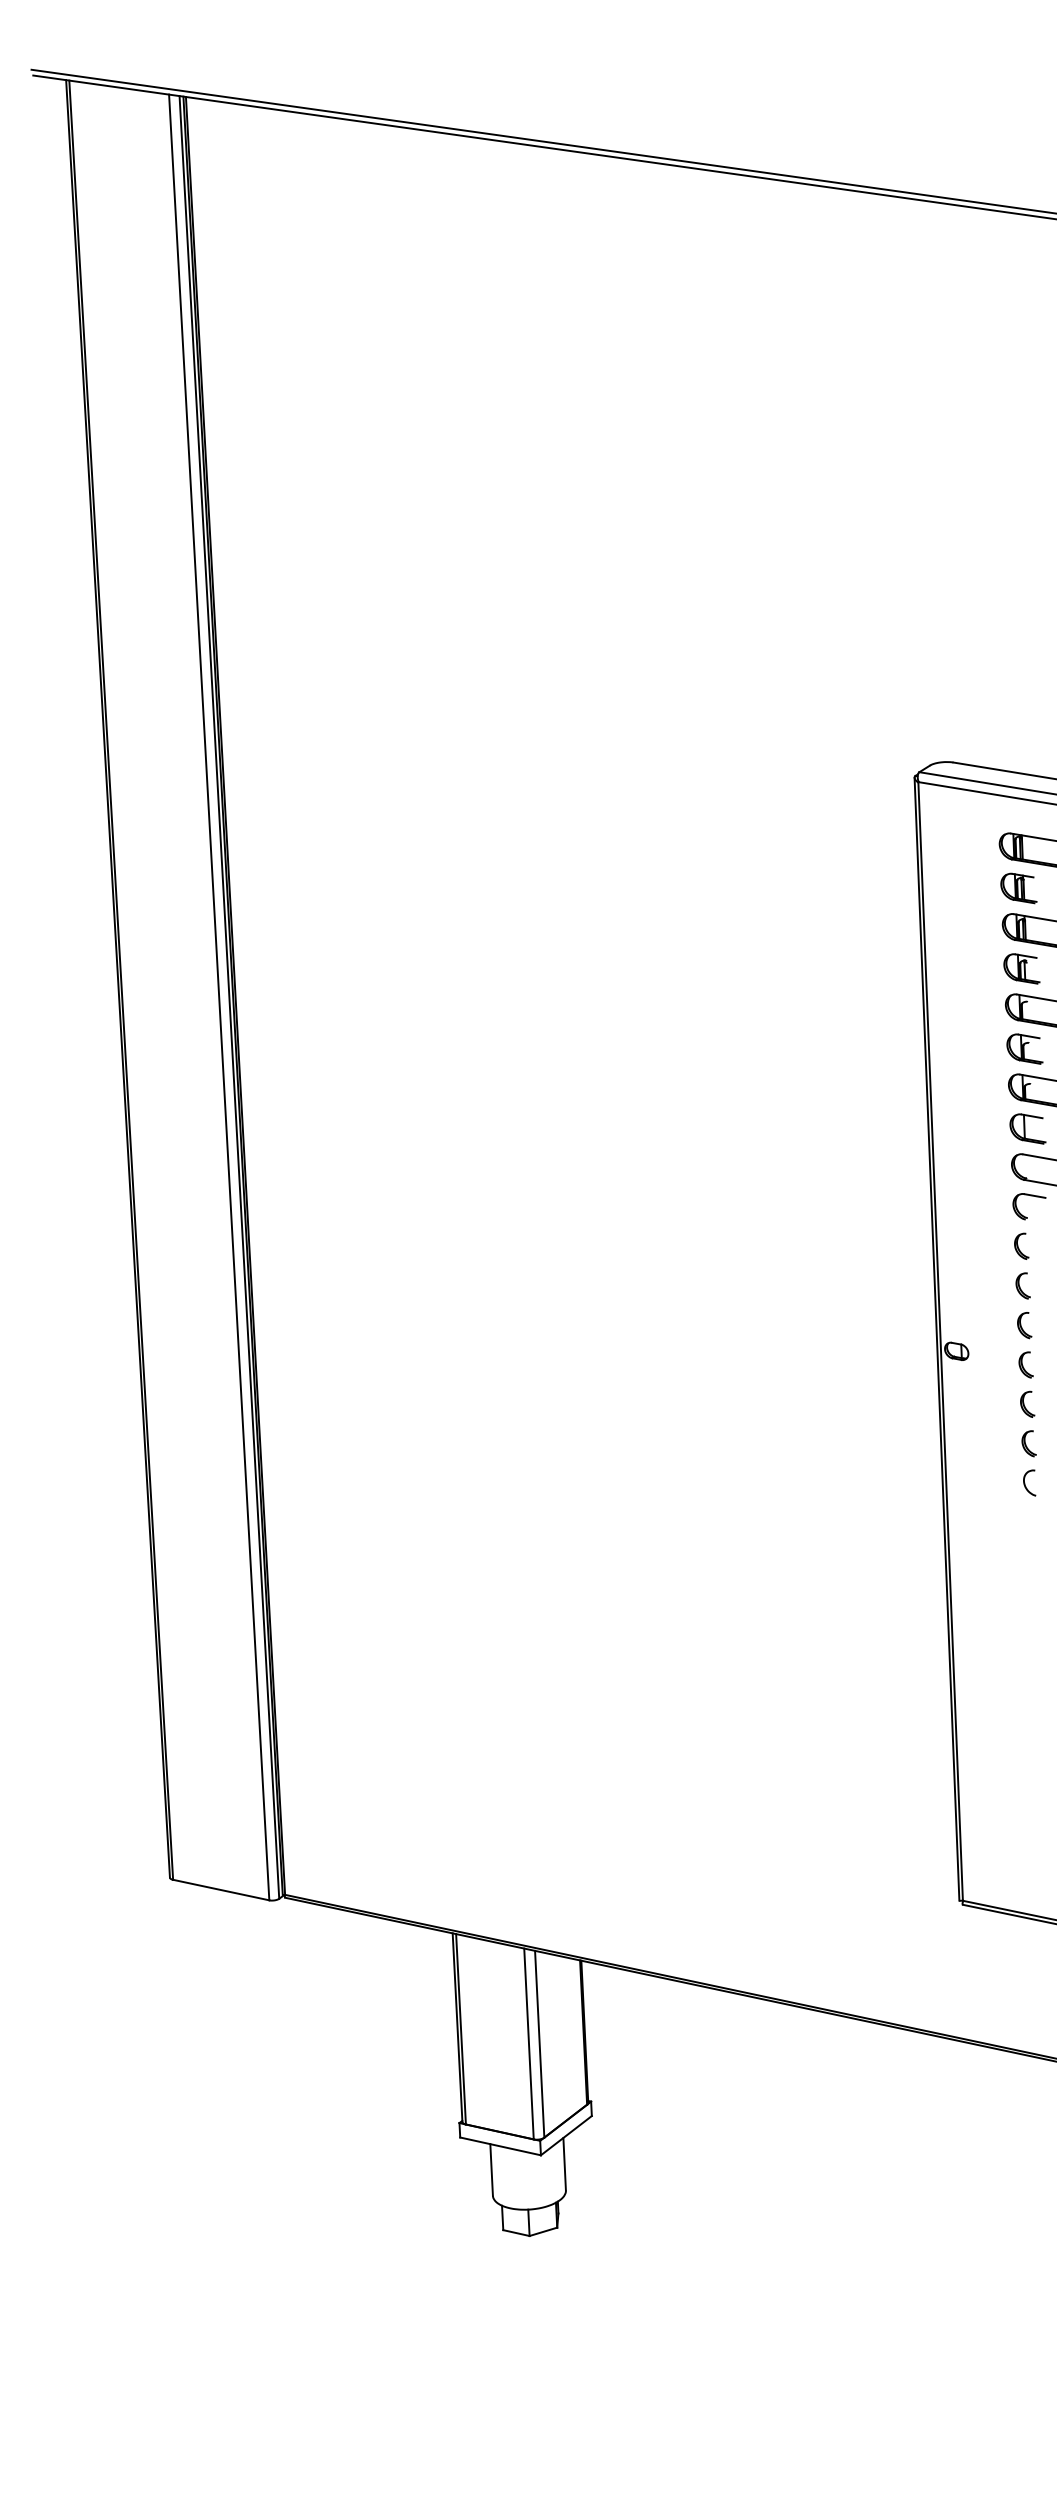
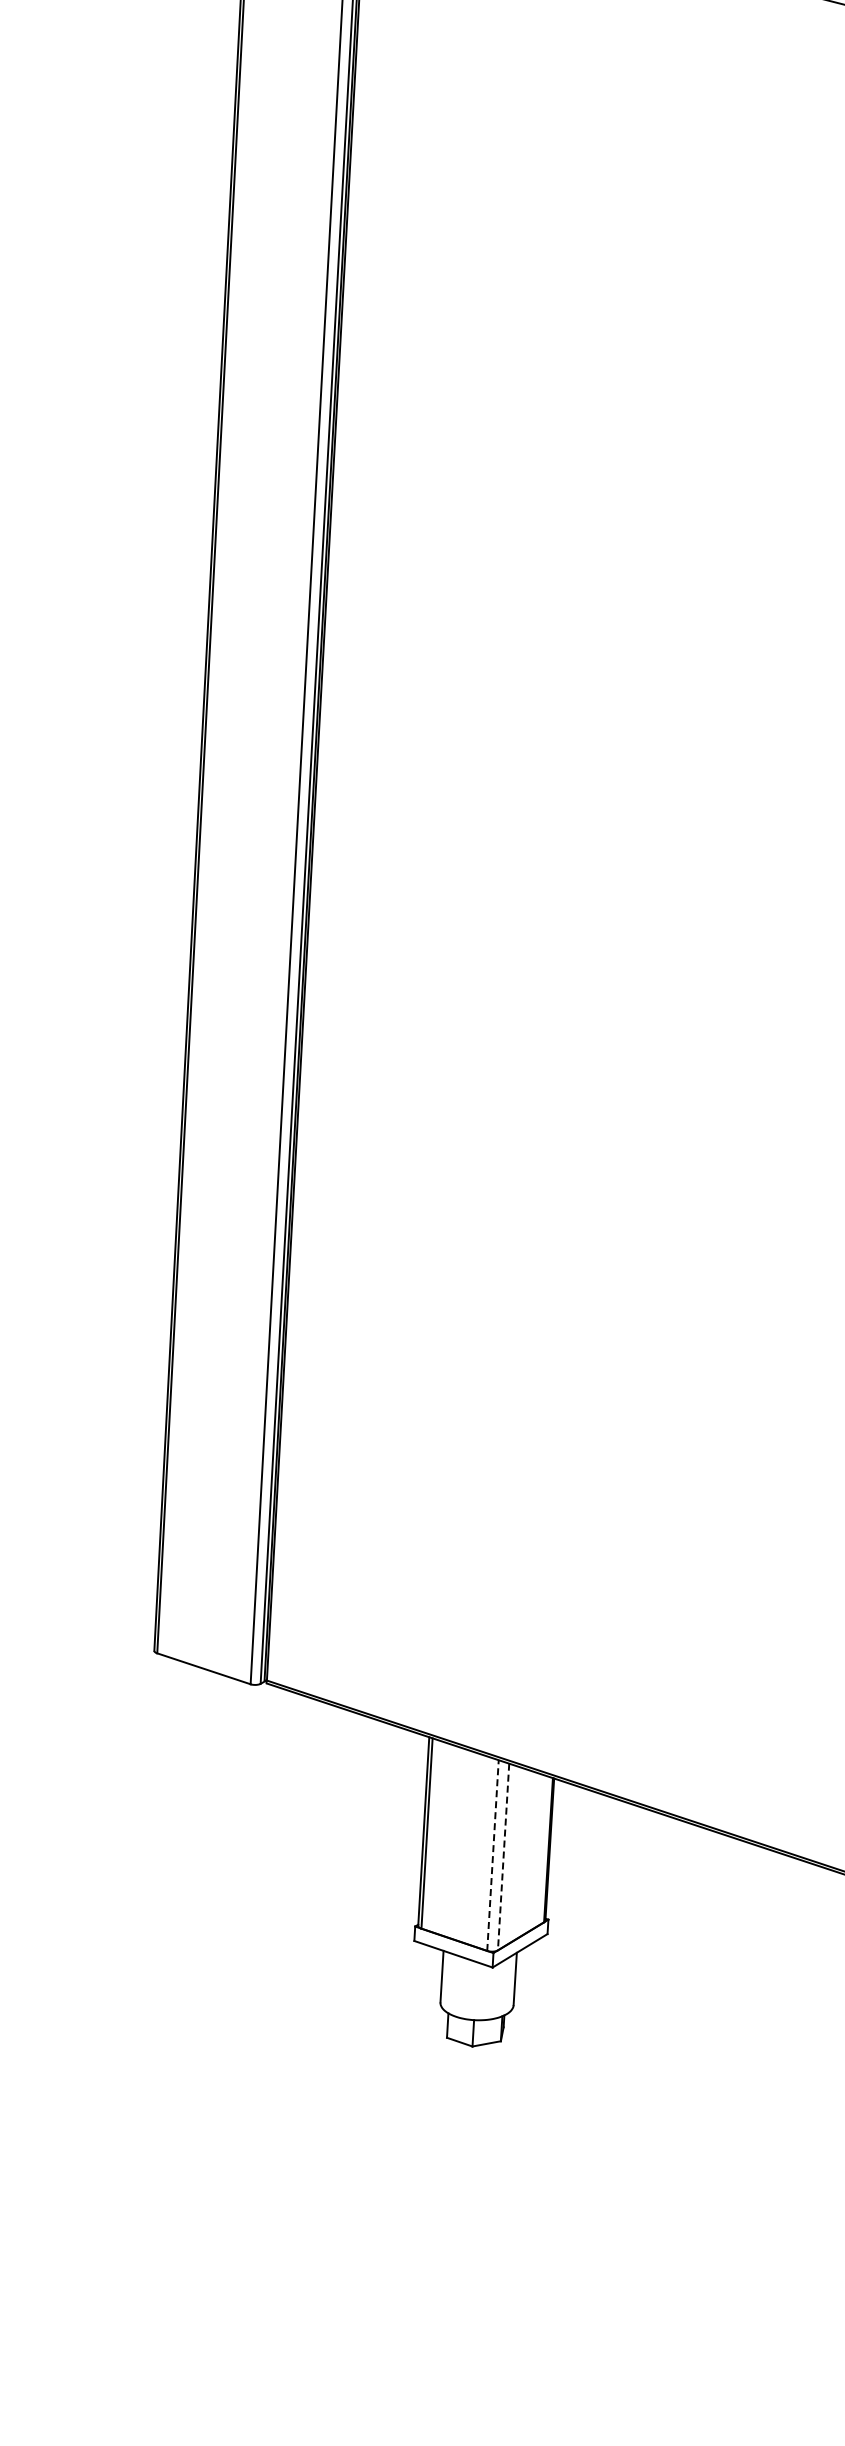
line: (529, 2043) -> (493, 1855), solid -> dashed
line: (539, 2044) -> (503, 1857), solid -> dashed

